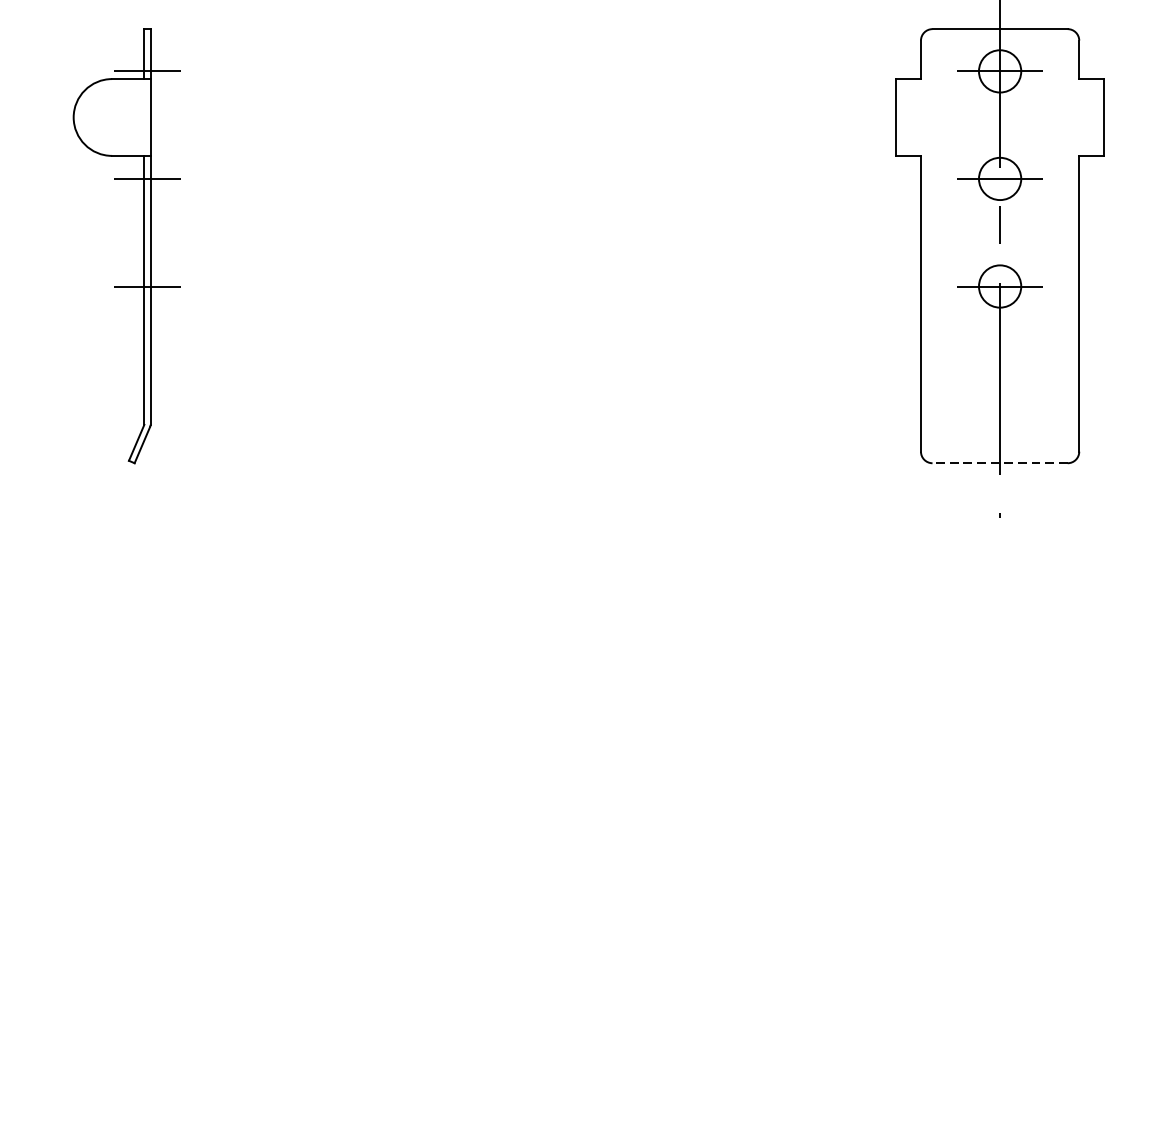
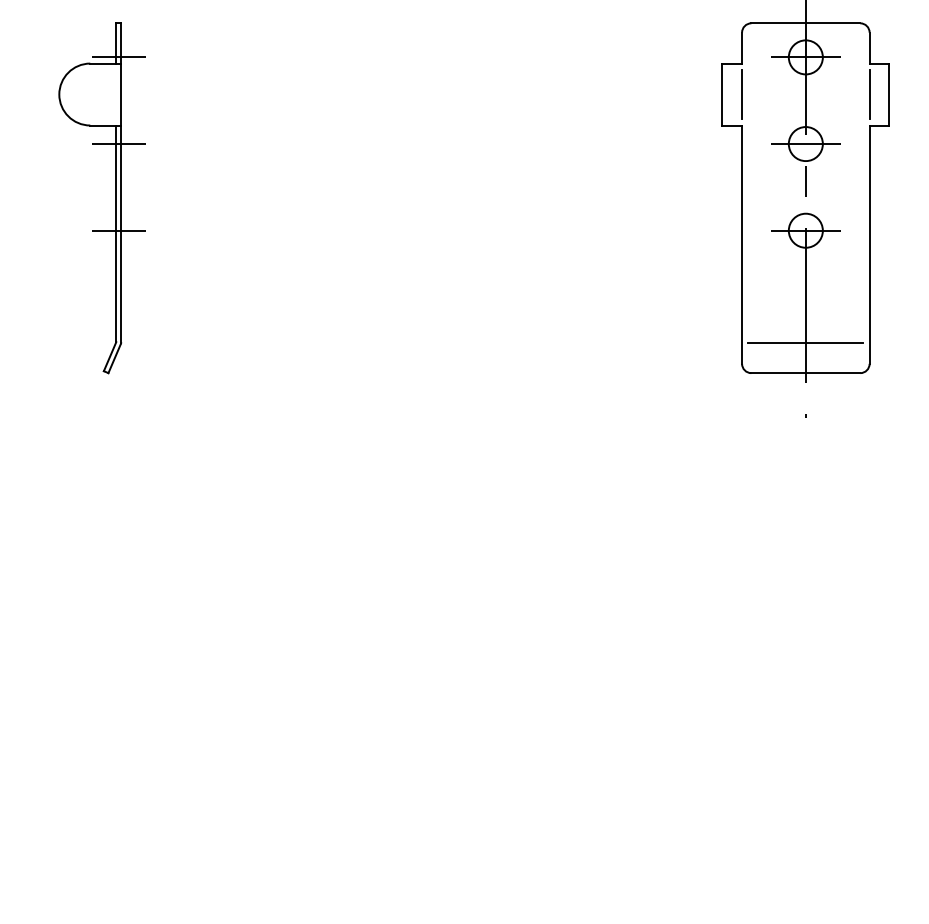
line: (921, 117) -> (742, 94), added
line: (1079, 117) -> (869, 94), added
line: (999, 426) -> (805, 343), added
line: (999, 463) -> (805, 373), dashed -> solid

